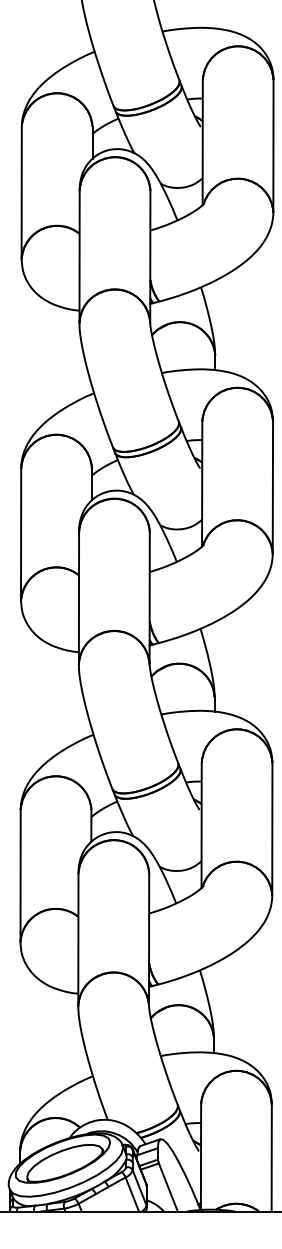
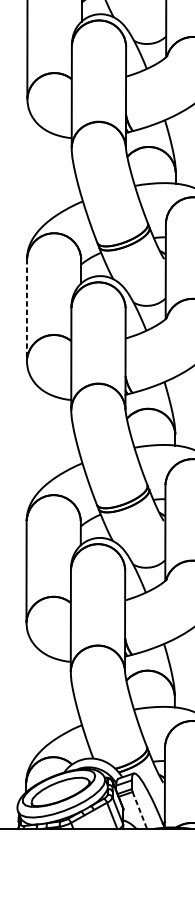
line: (21, 535) -> (27, 310), solid -> dashed
line: (168, 1187) -> (139, 810), solid -> dashed

